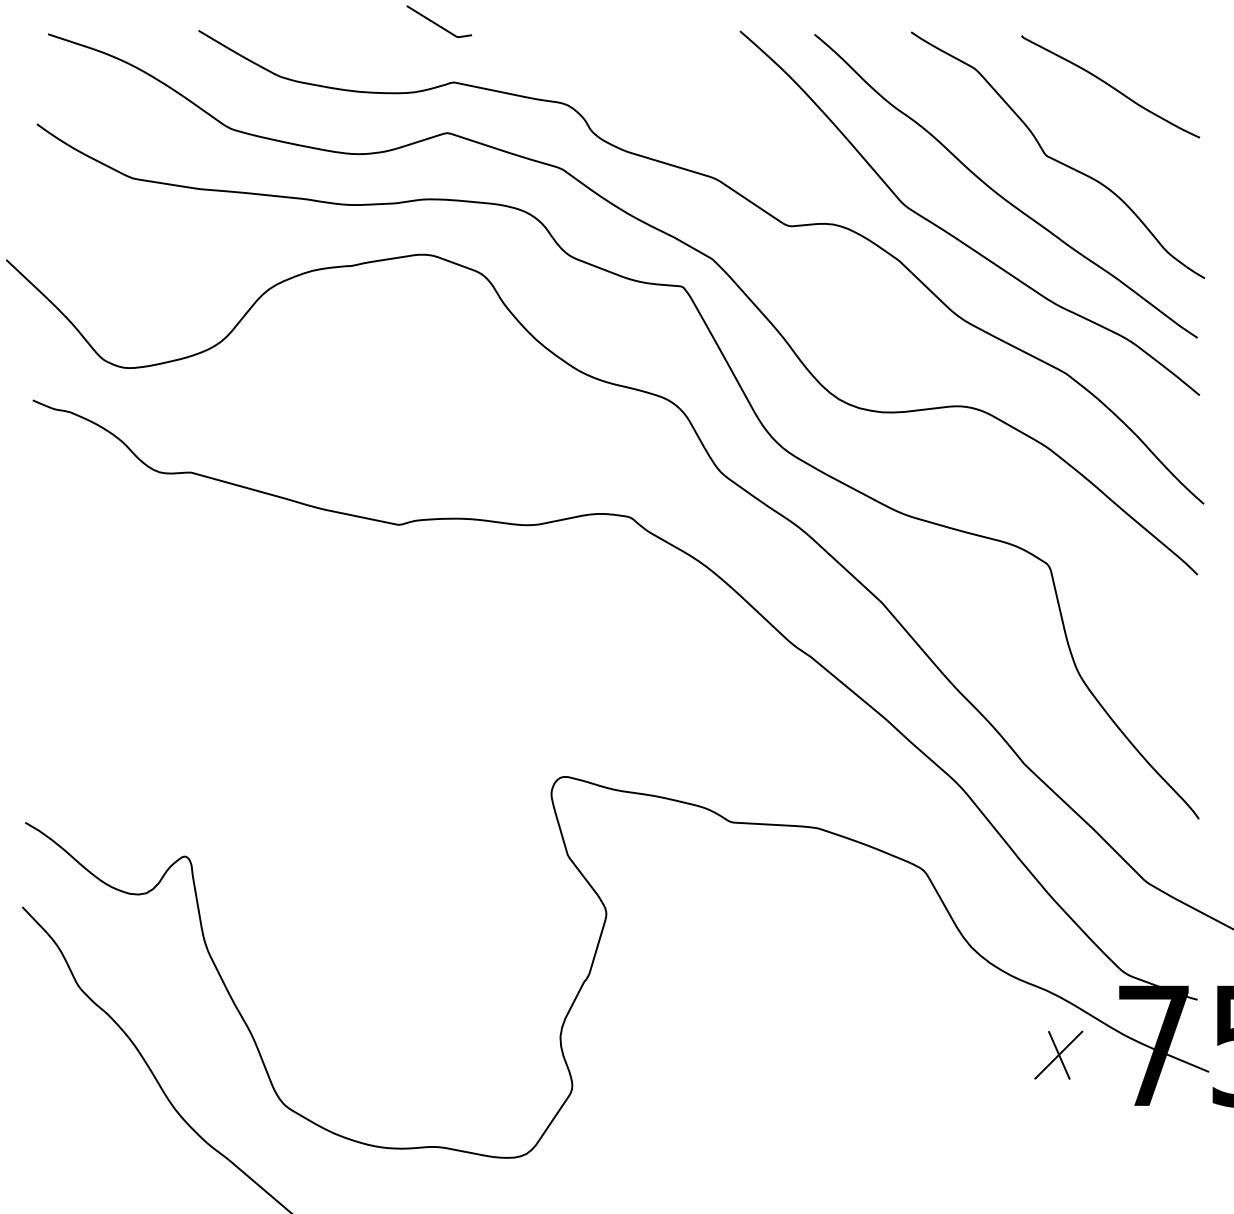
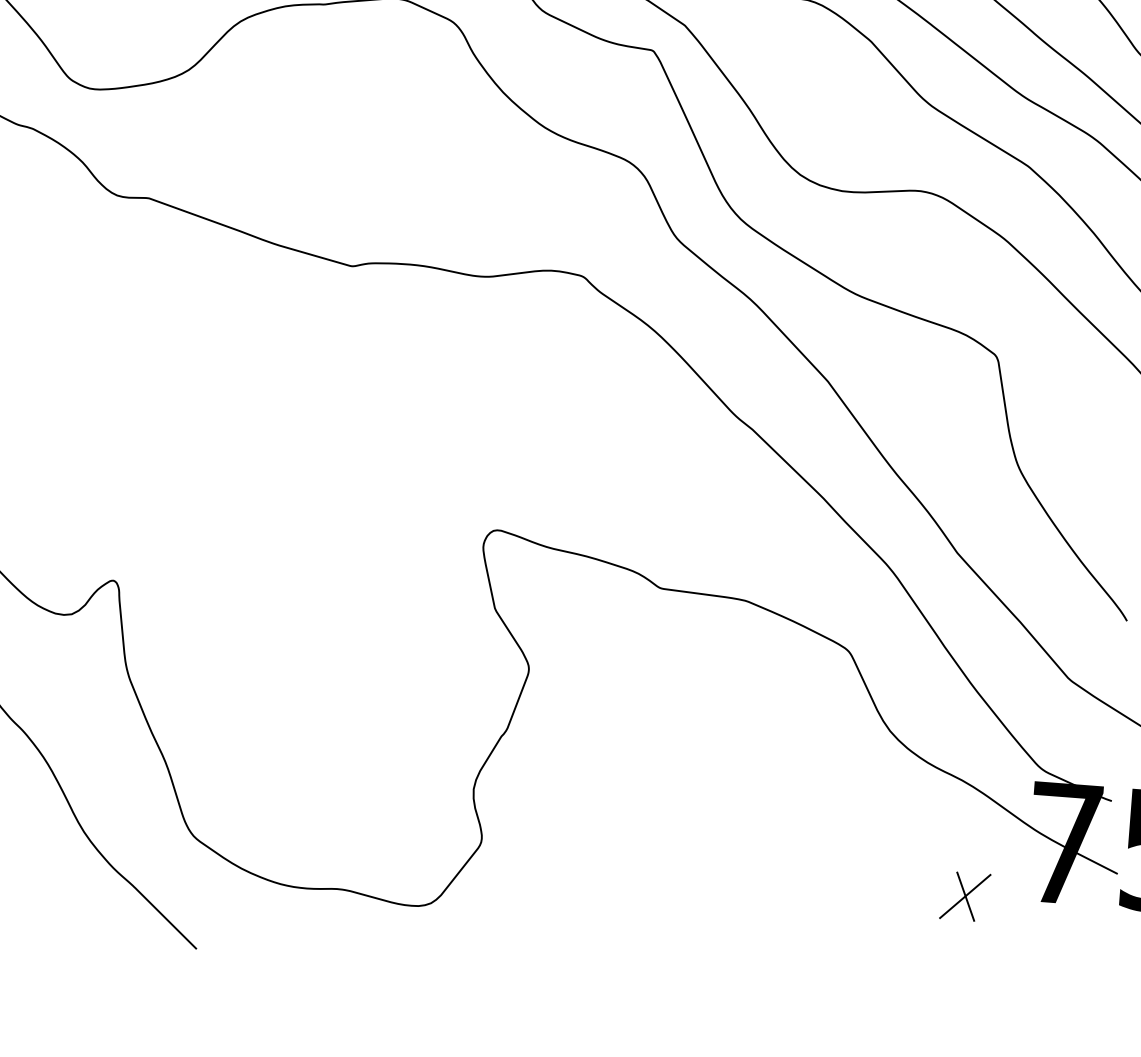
part: (1058, 1054) -> (965, 895), moved

